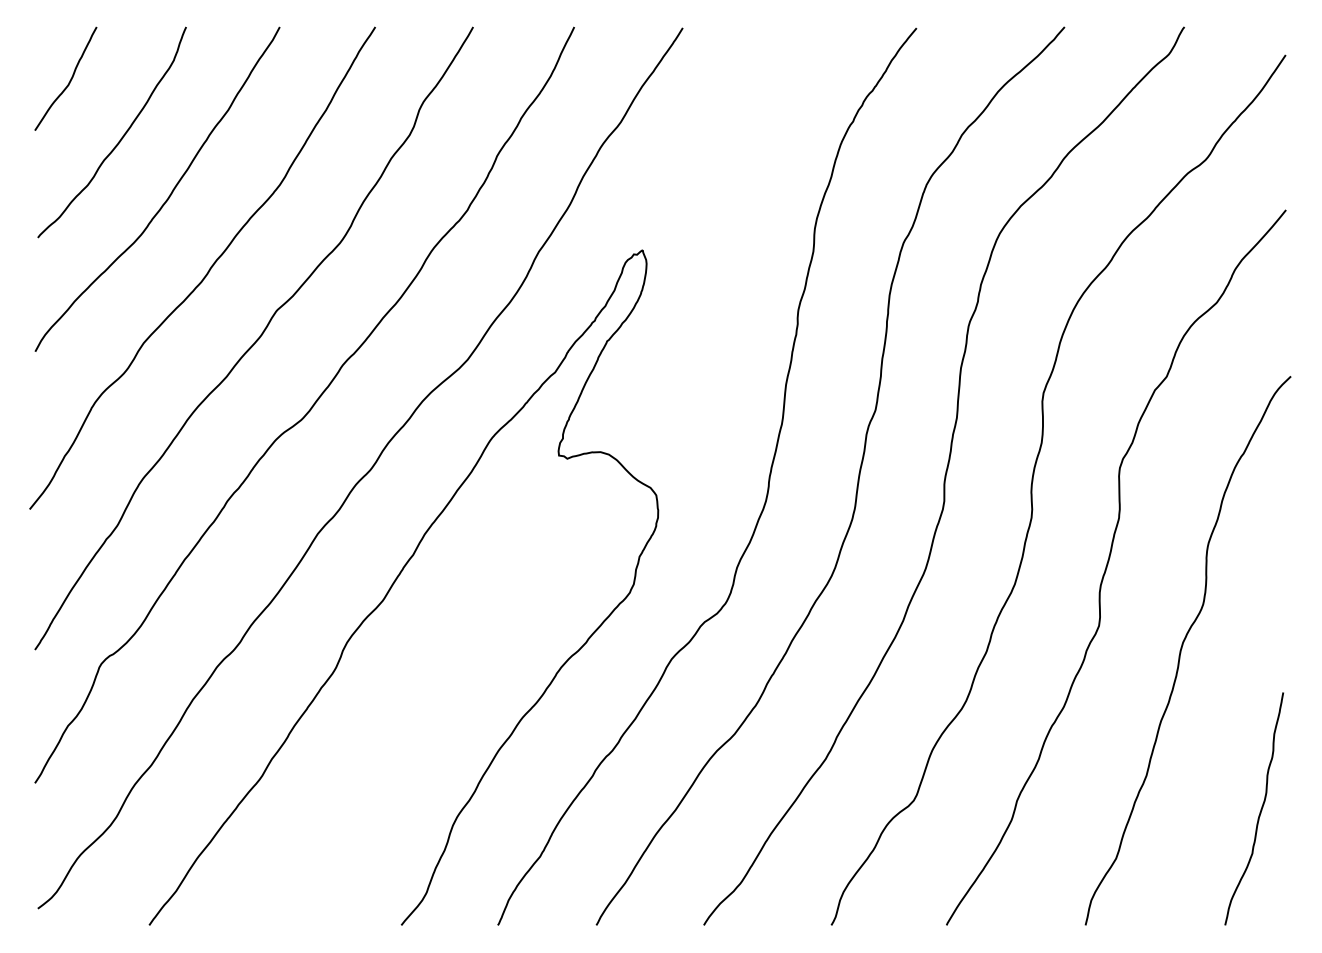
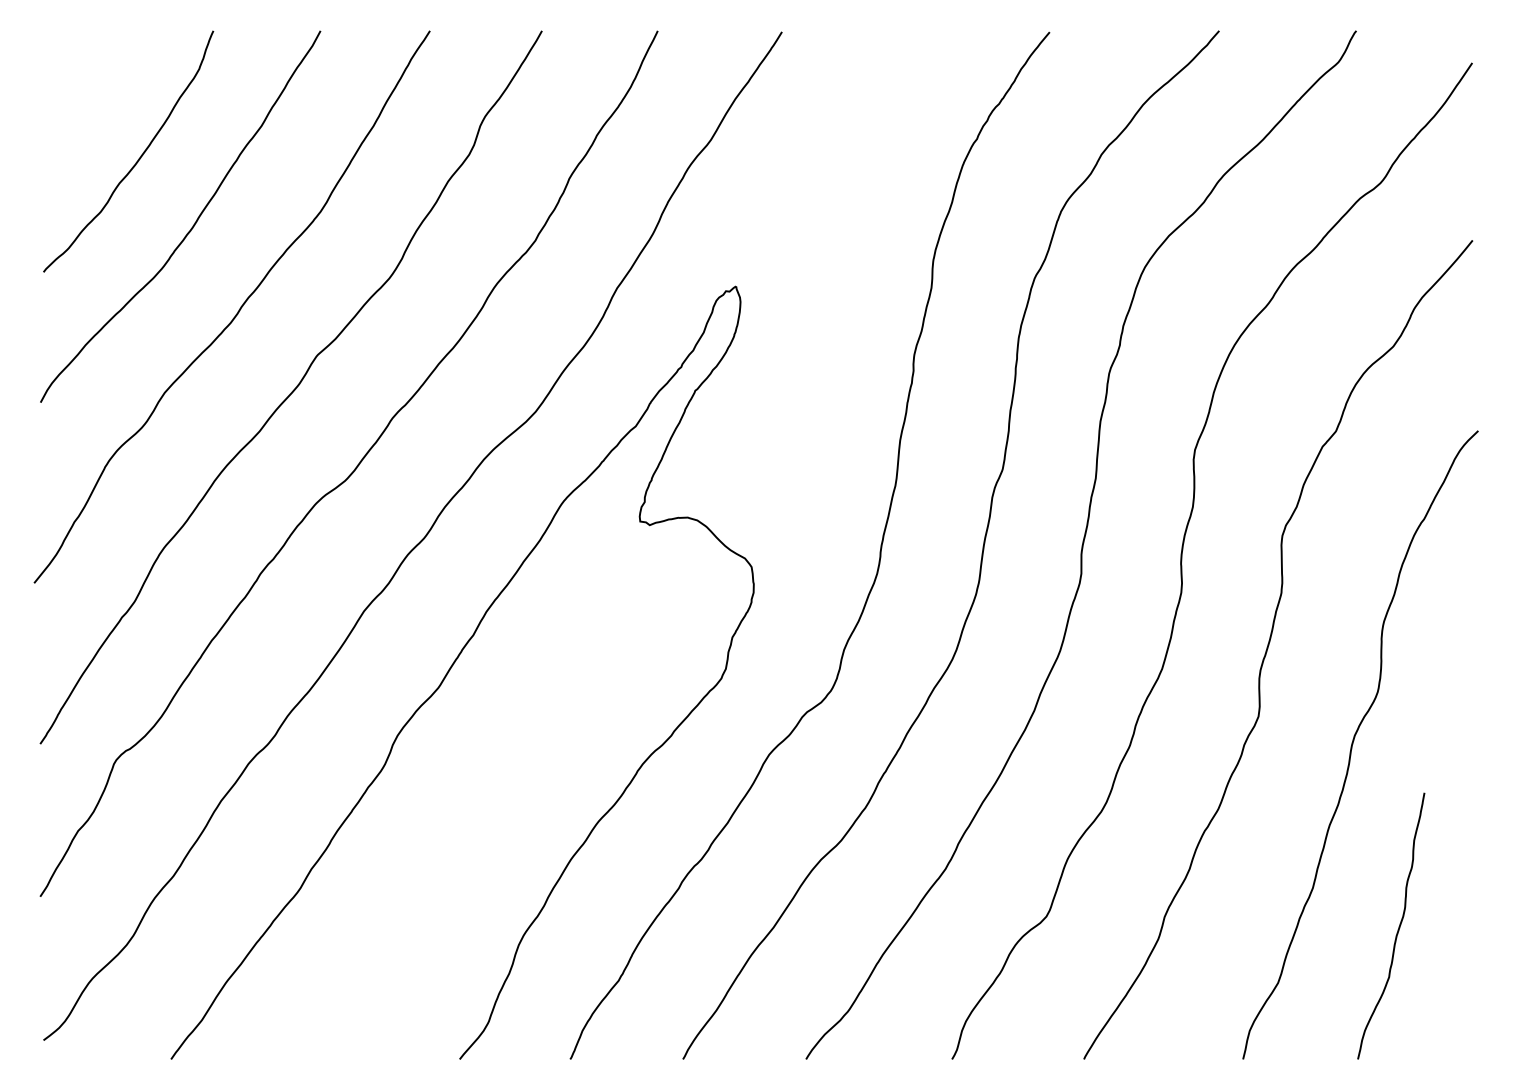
curve: (70, 79) -> (80, 91), removed
curve: (1260, 809) -> (1398, 926), moved

